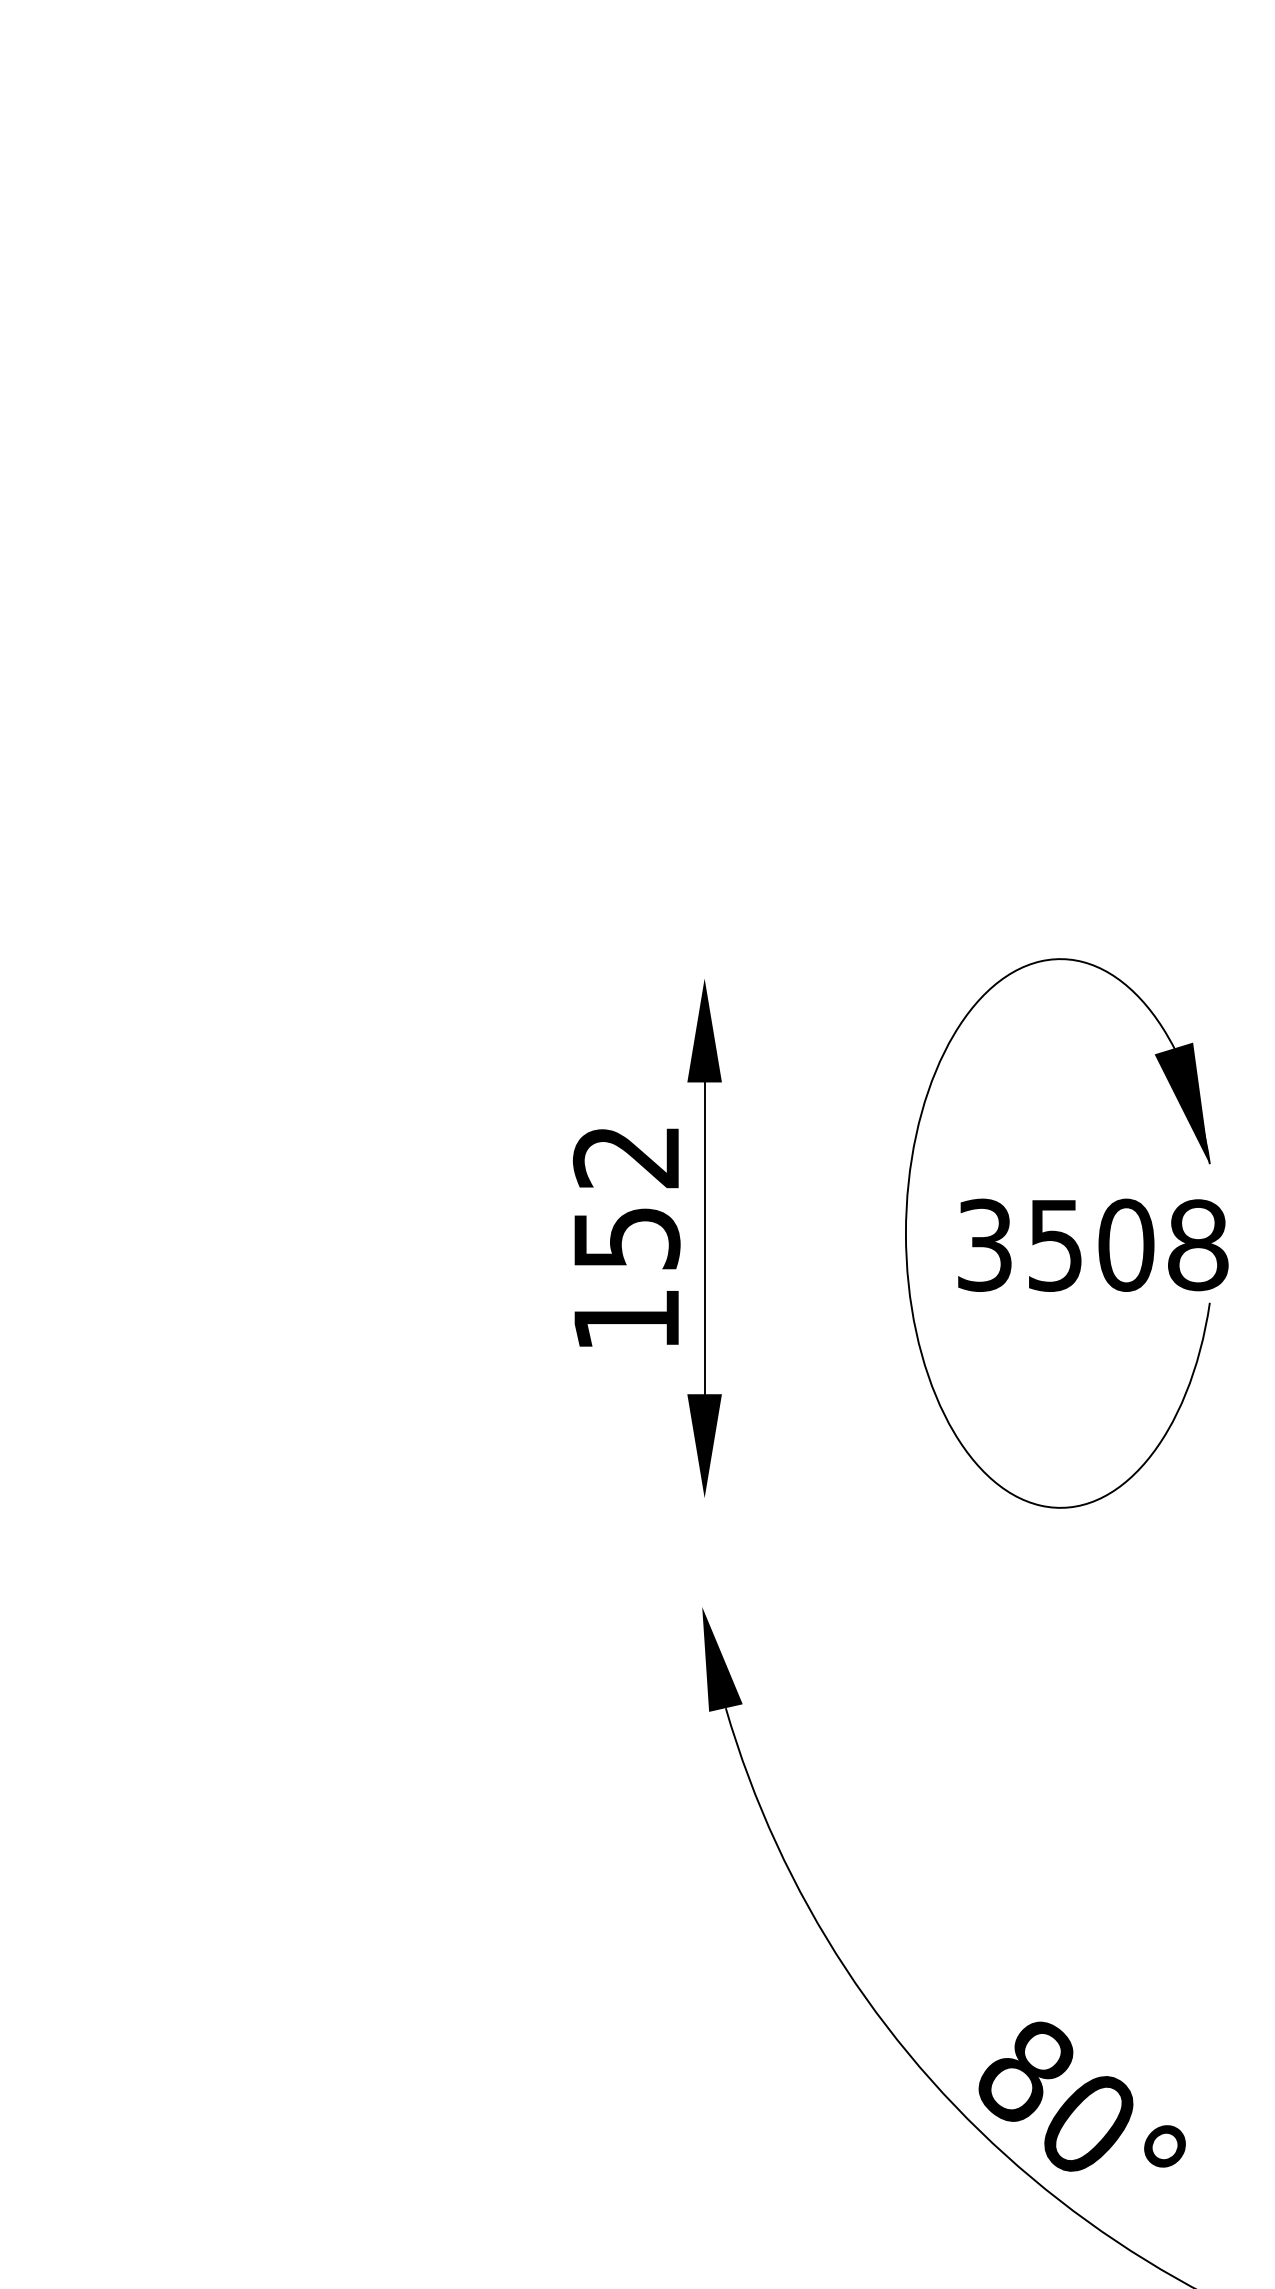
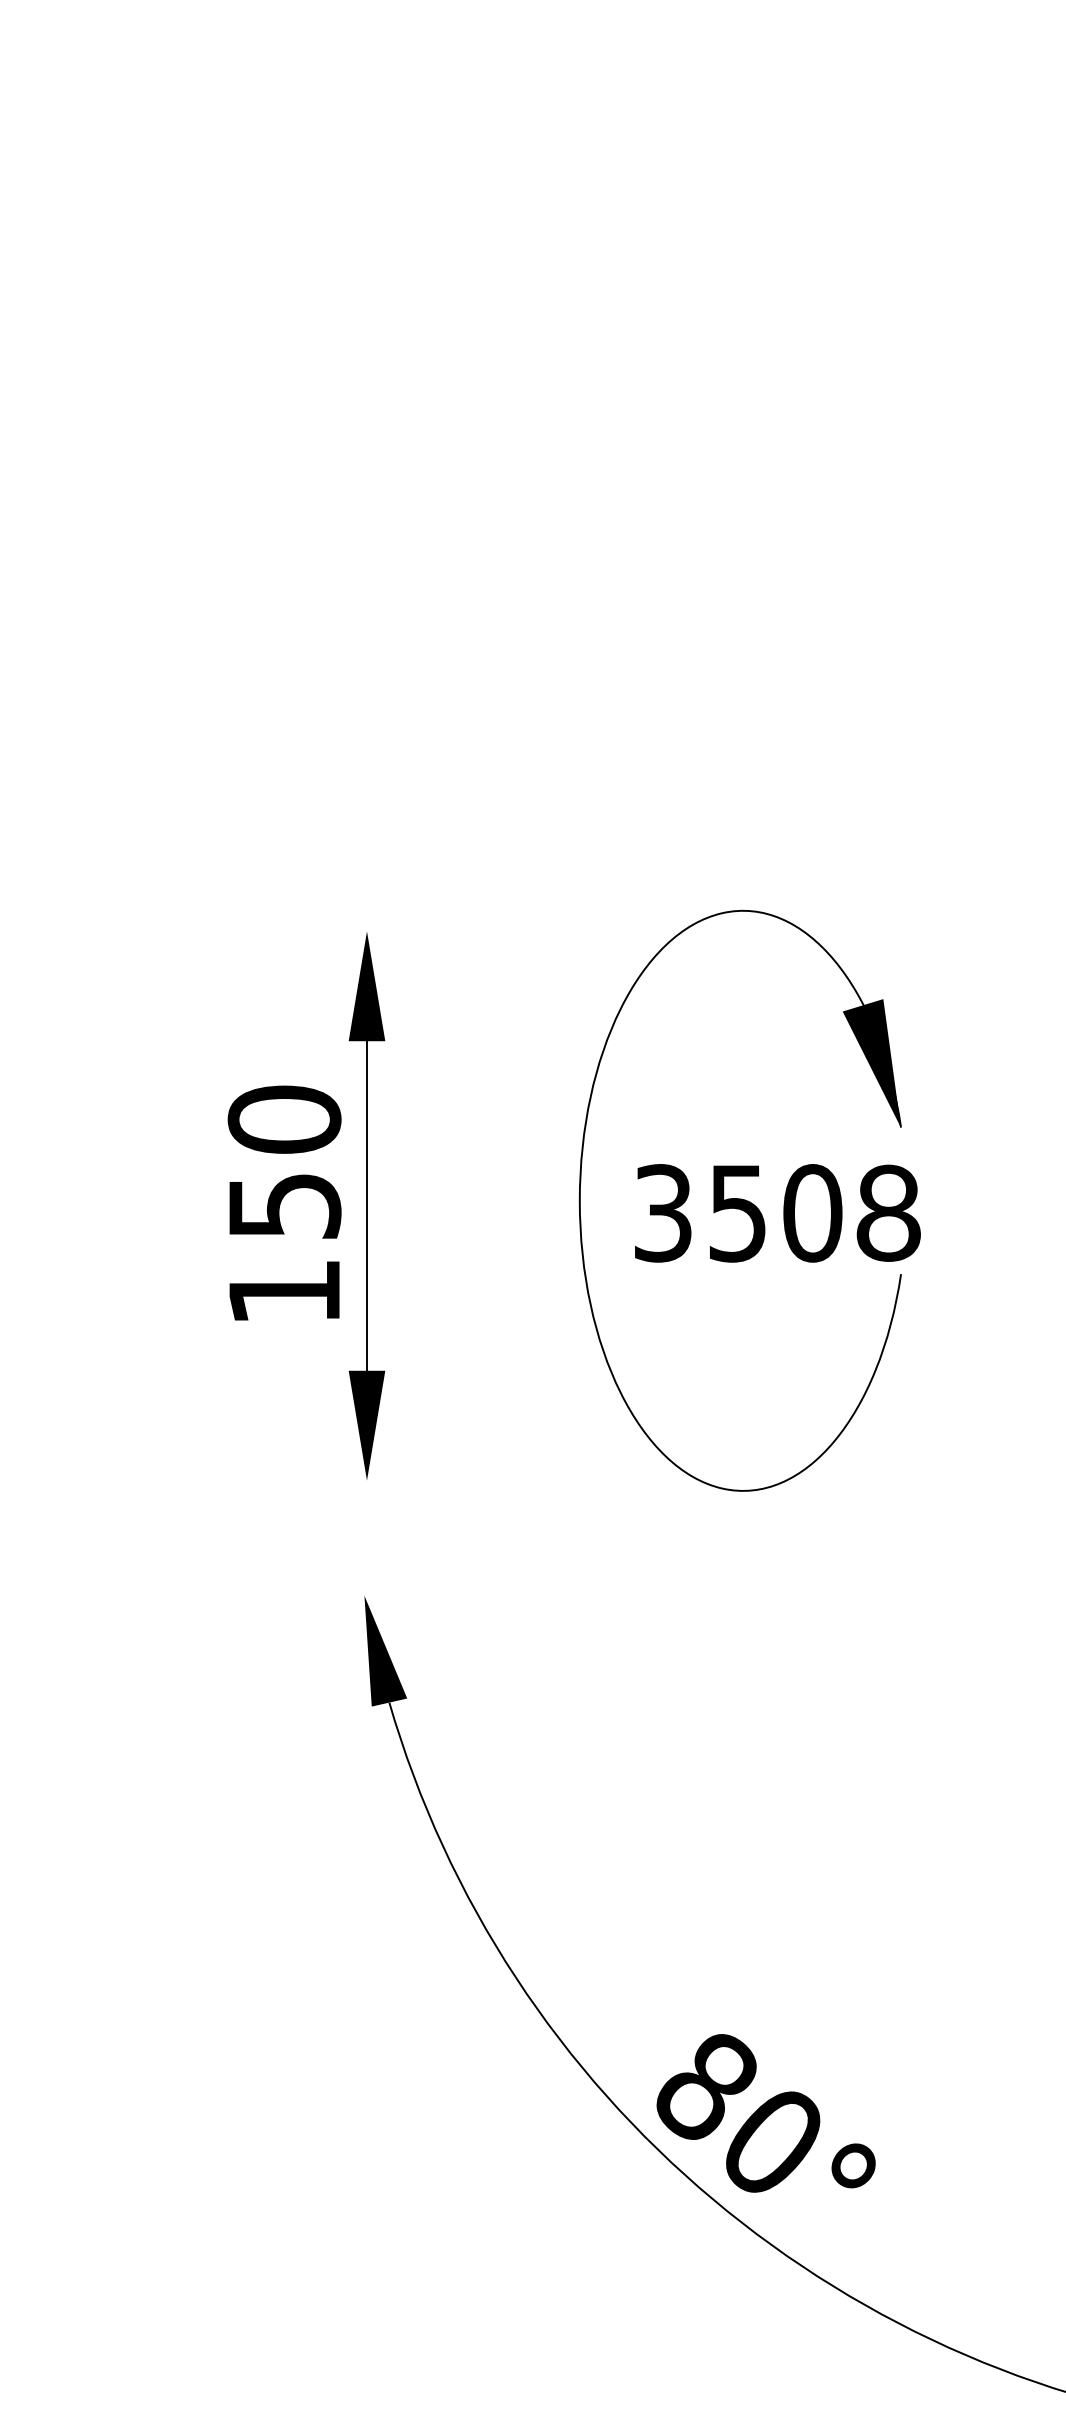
text: (626, 1156) -> (284, 1119), 152 -> 150

